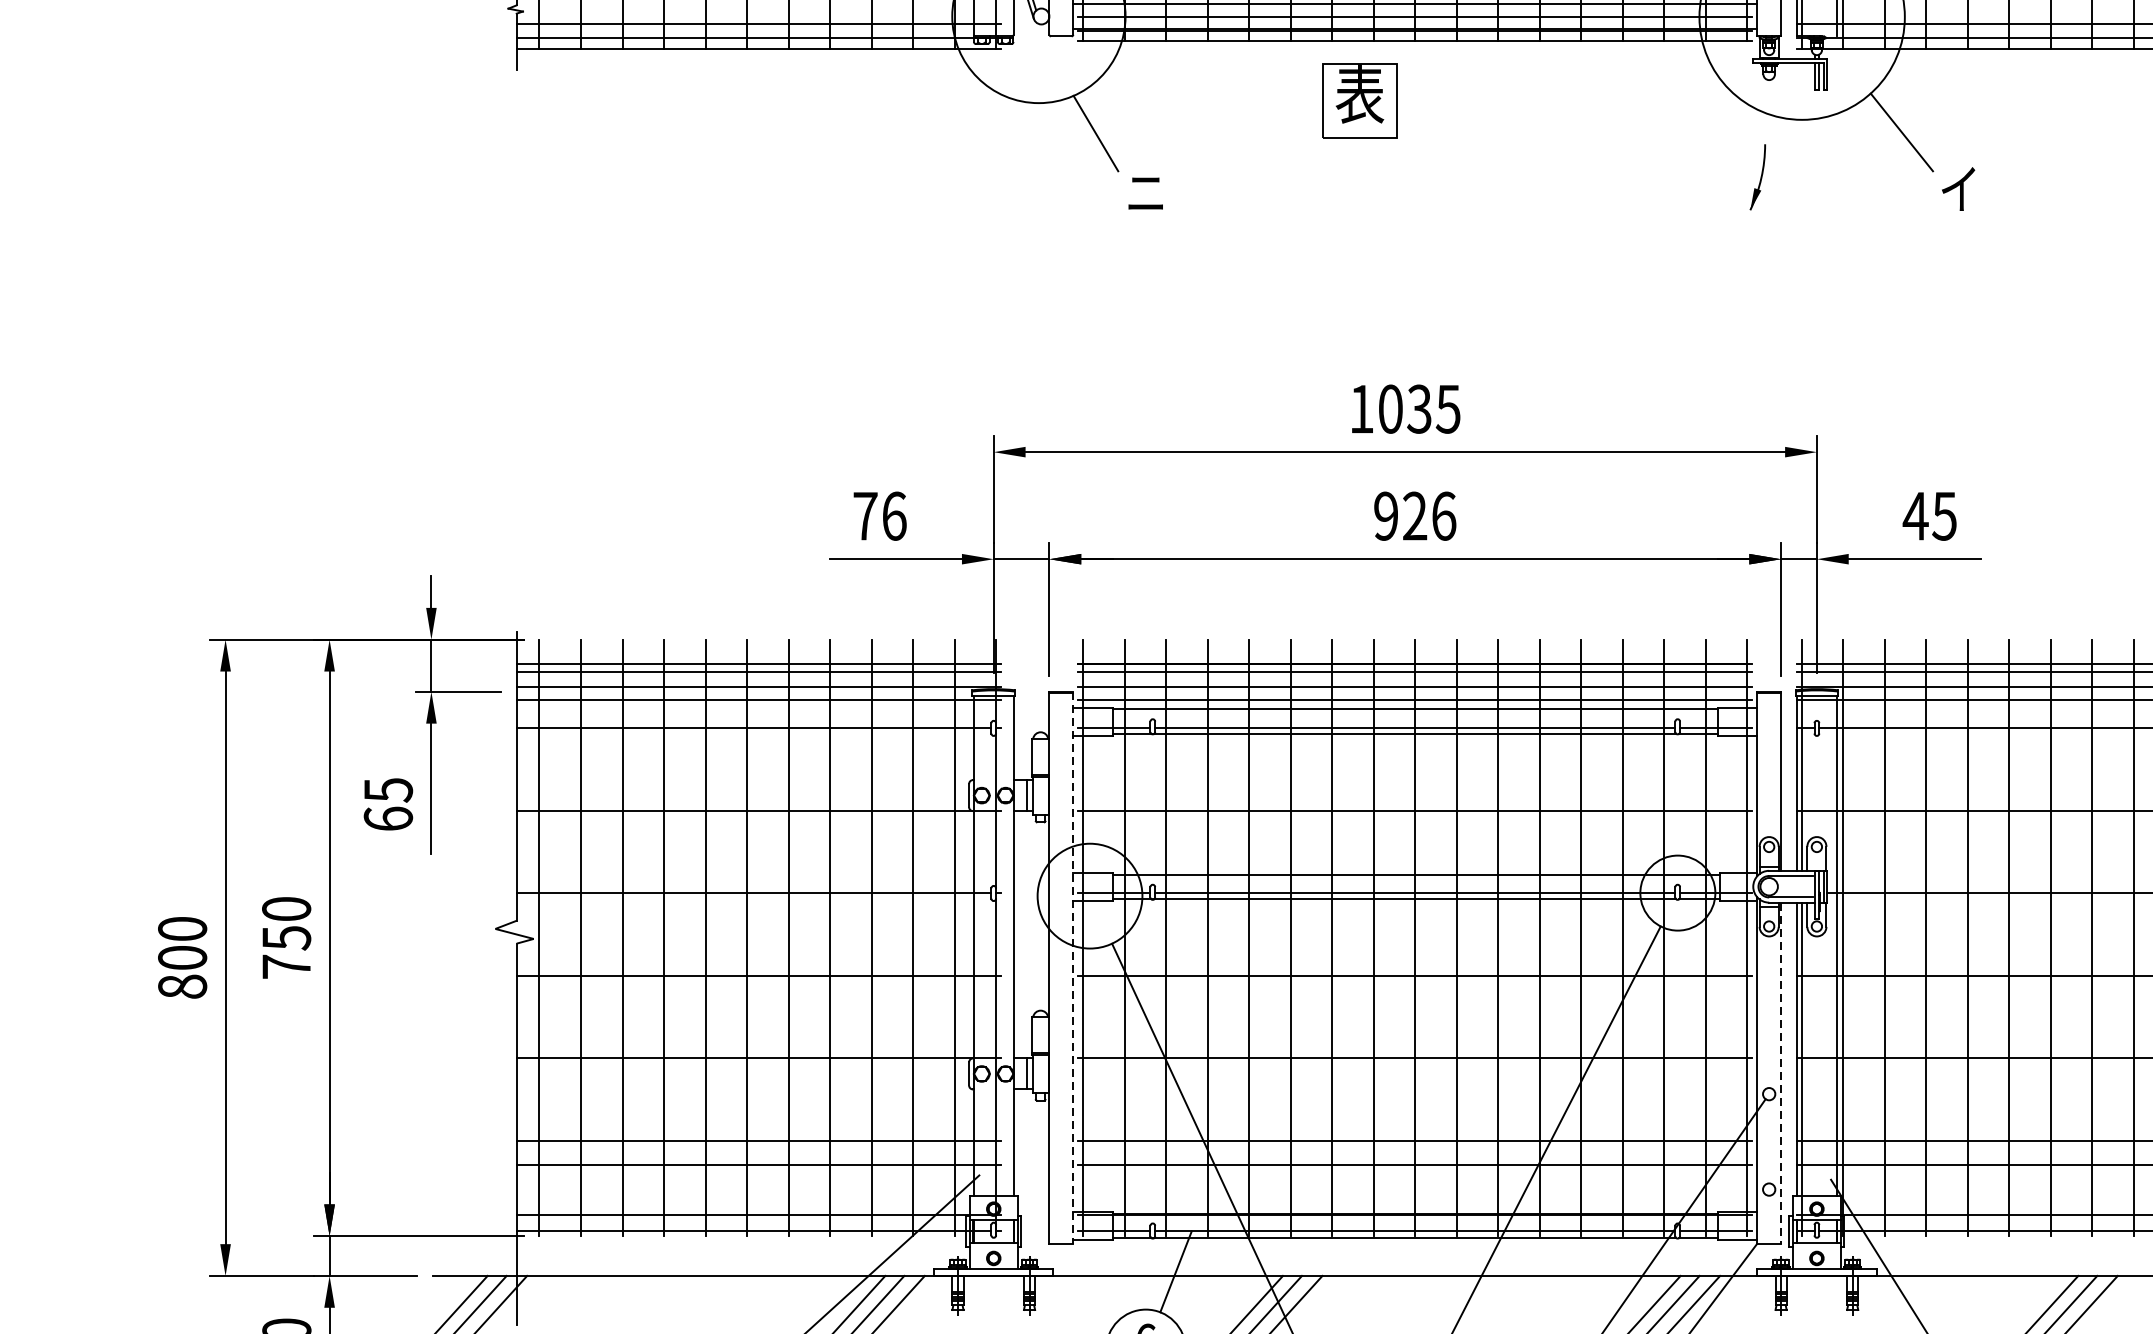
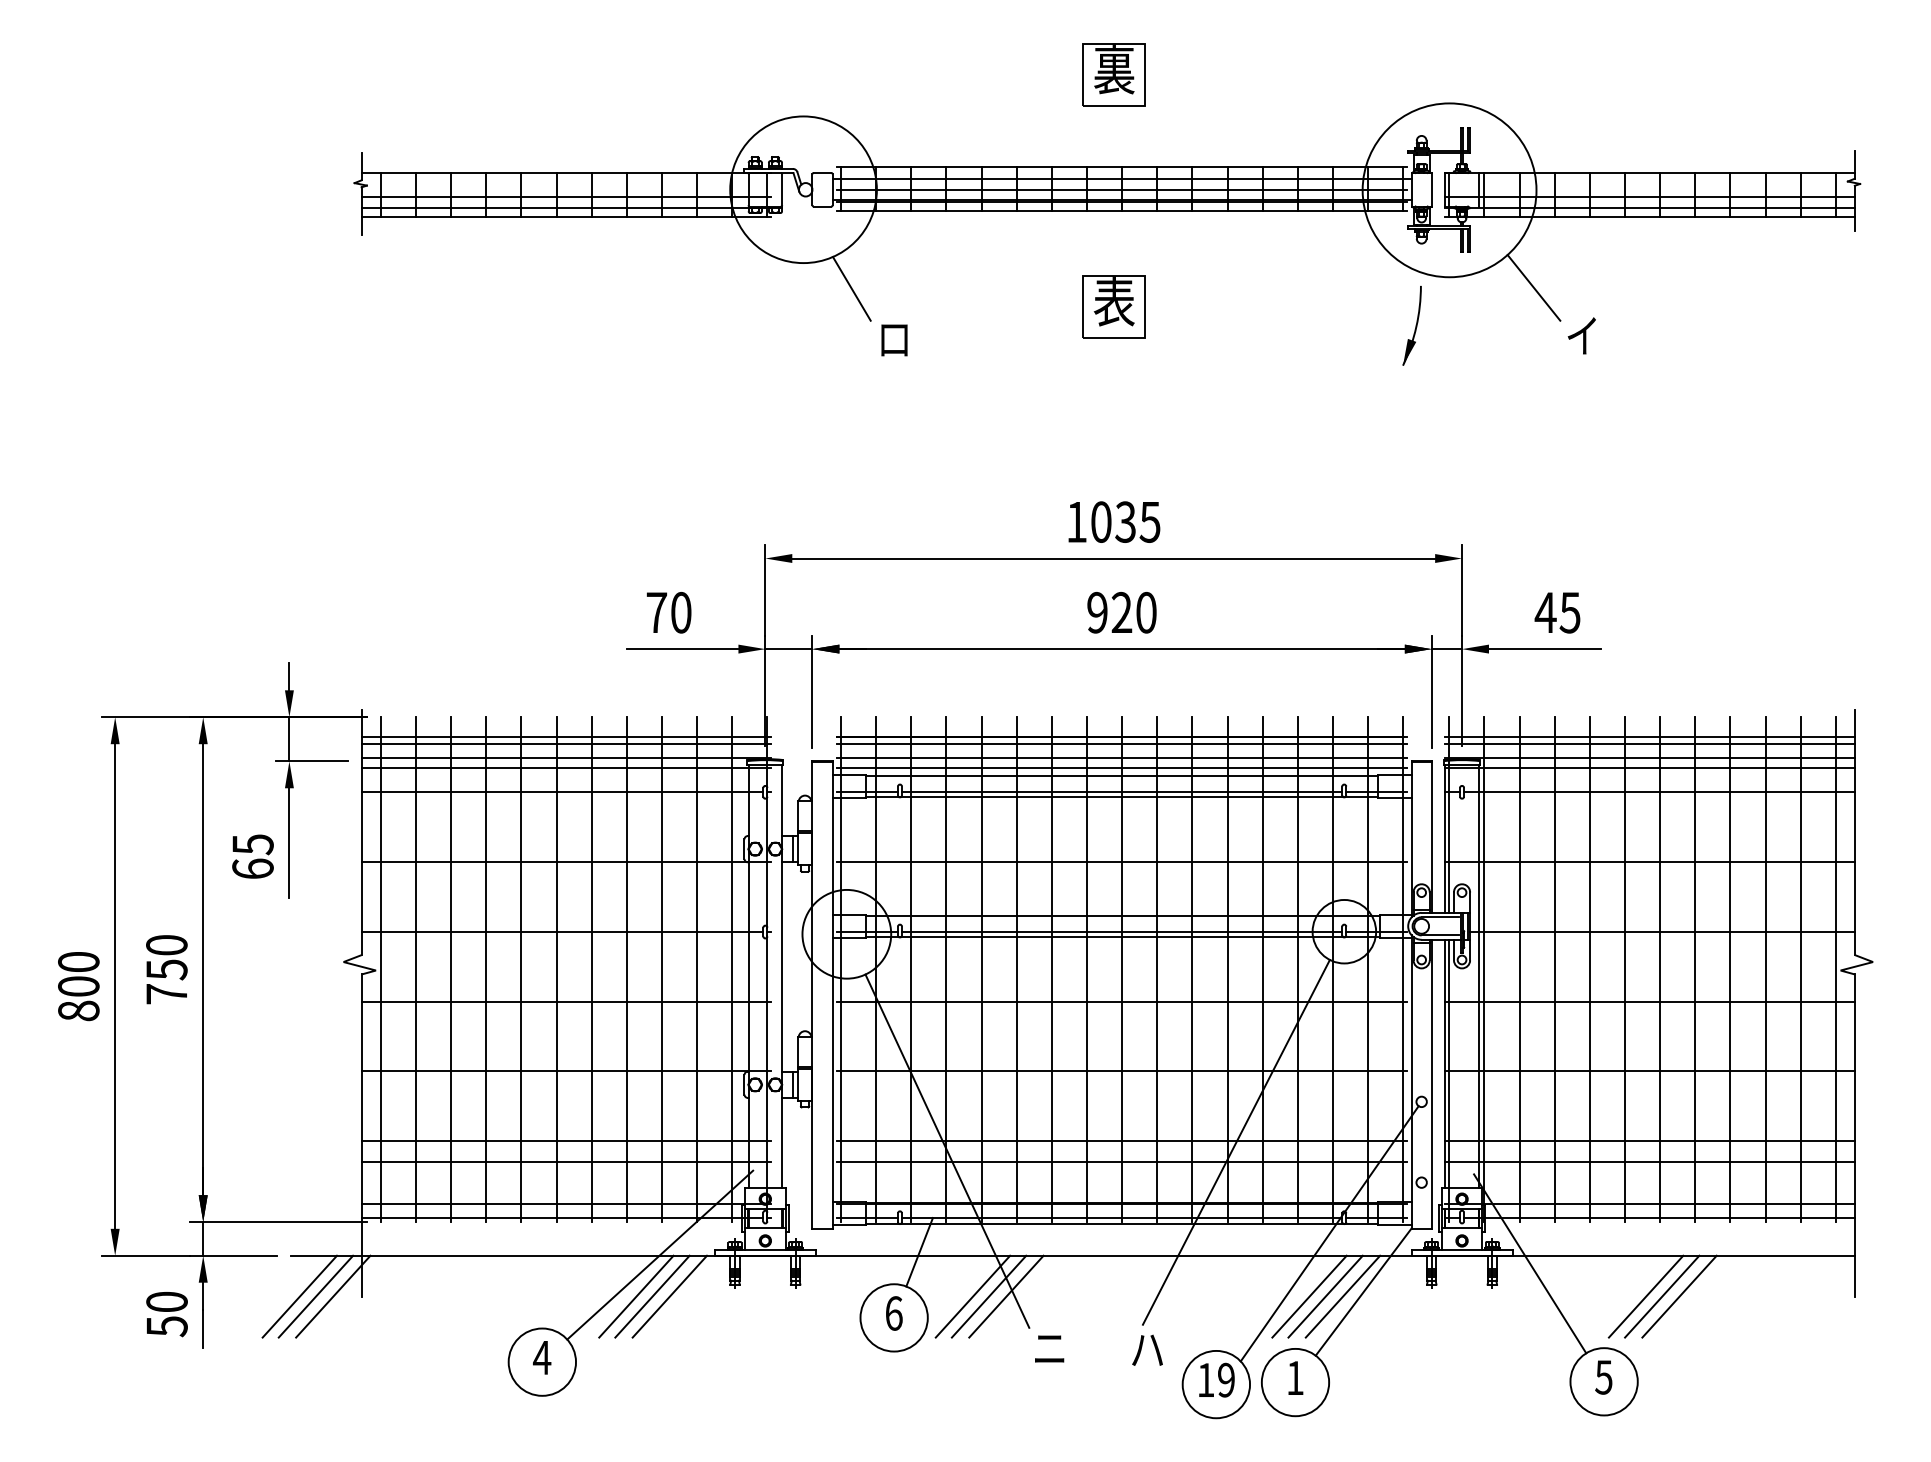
part: (1359, 100) -> (1113, 306), moved
part: (1757, 176) -> (1411, 325), size x1.43
text: (1145, 194) -> (893, 340), ニ -> ロ
text: (894, 515) -> (681, 612), 76 -> 70
text: (1444, 515) -> (1146, 612), 926 -> 920
line: (1073, 967) -> (832, 994), dashed -> solid
line: (1780, 1073) -> (1431, 1084), dashed -> solid

